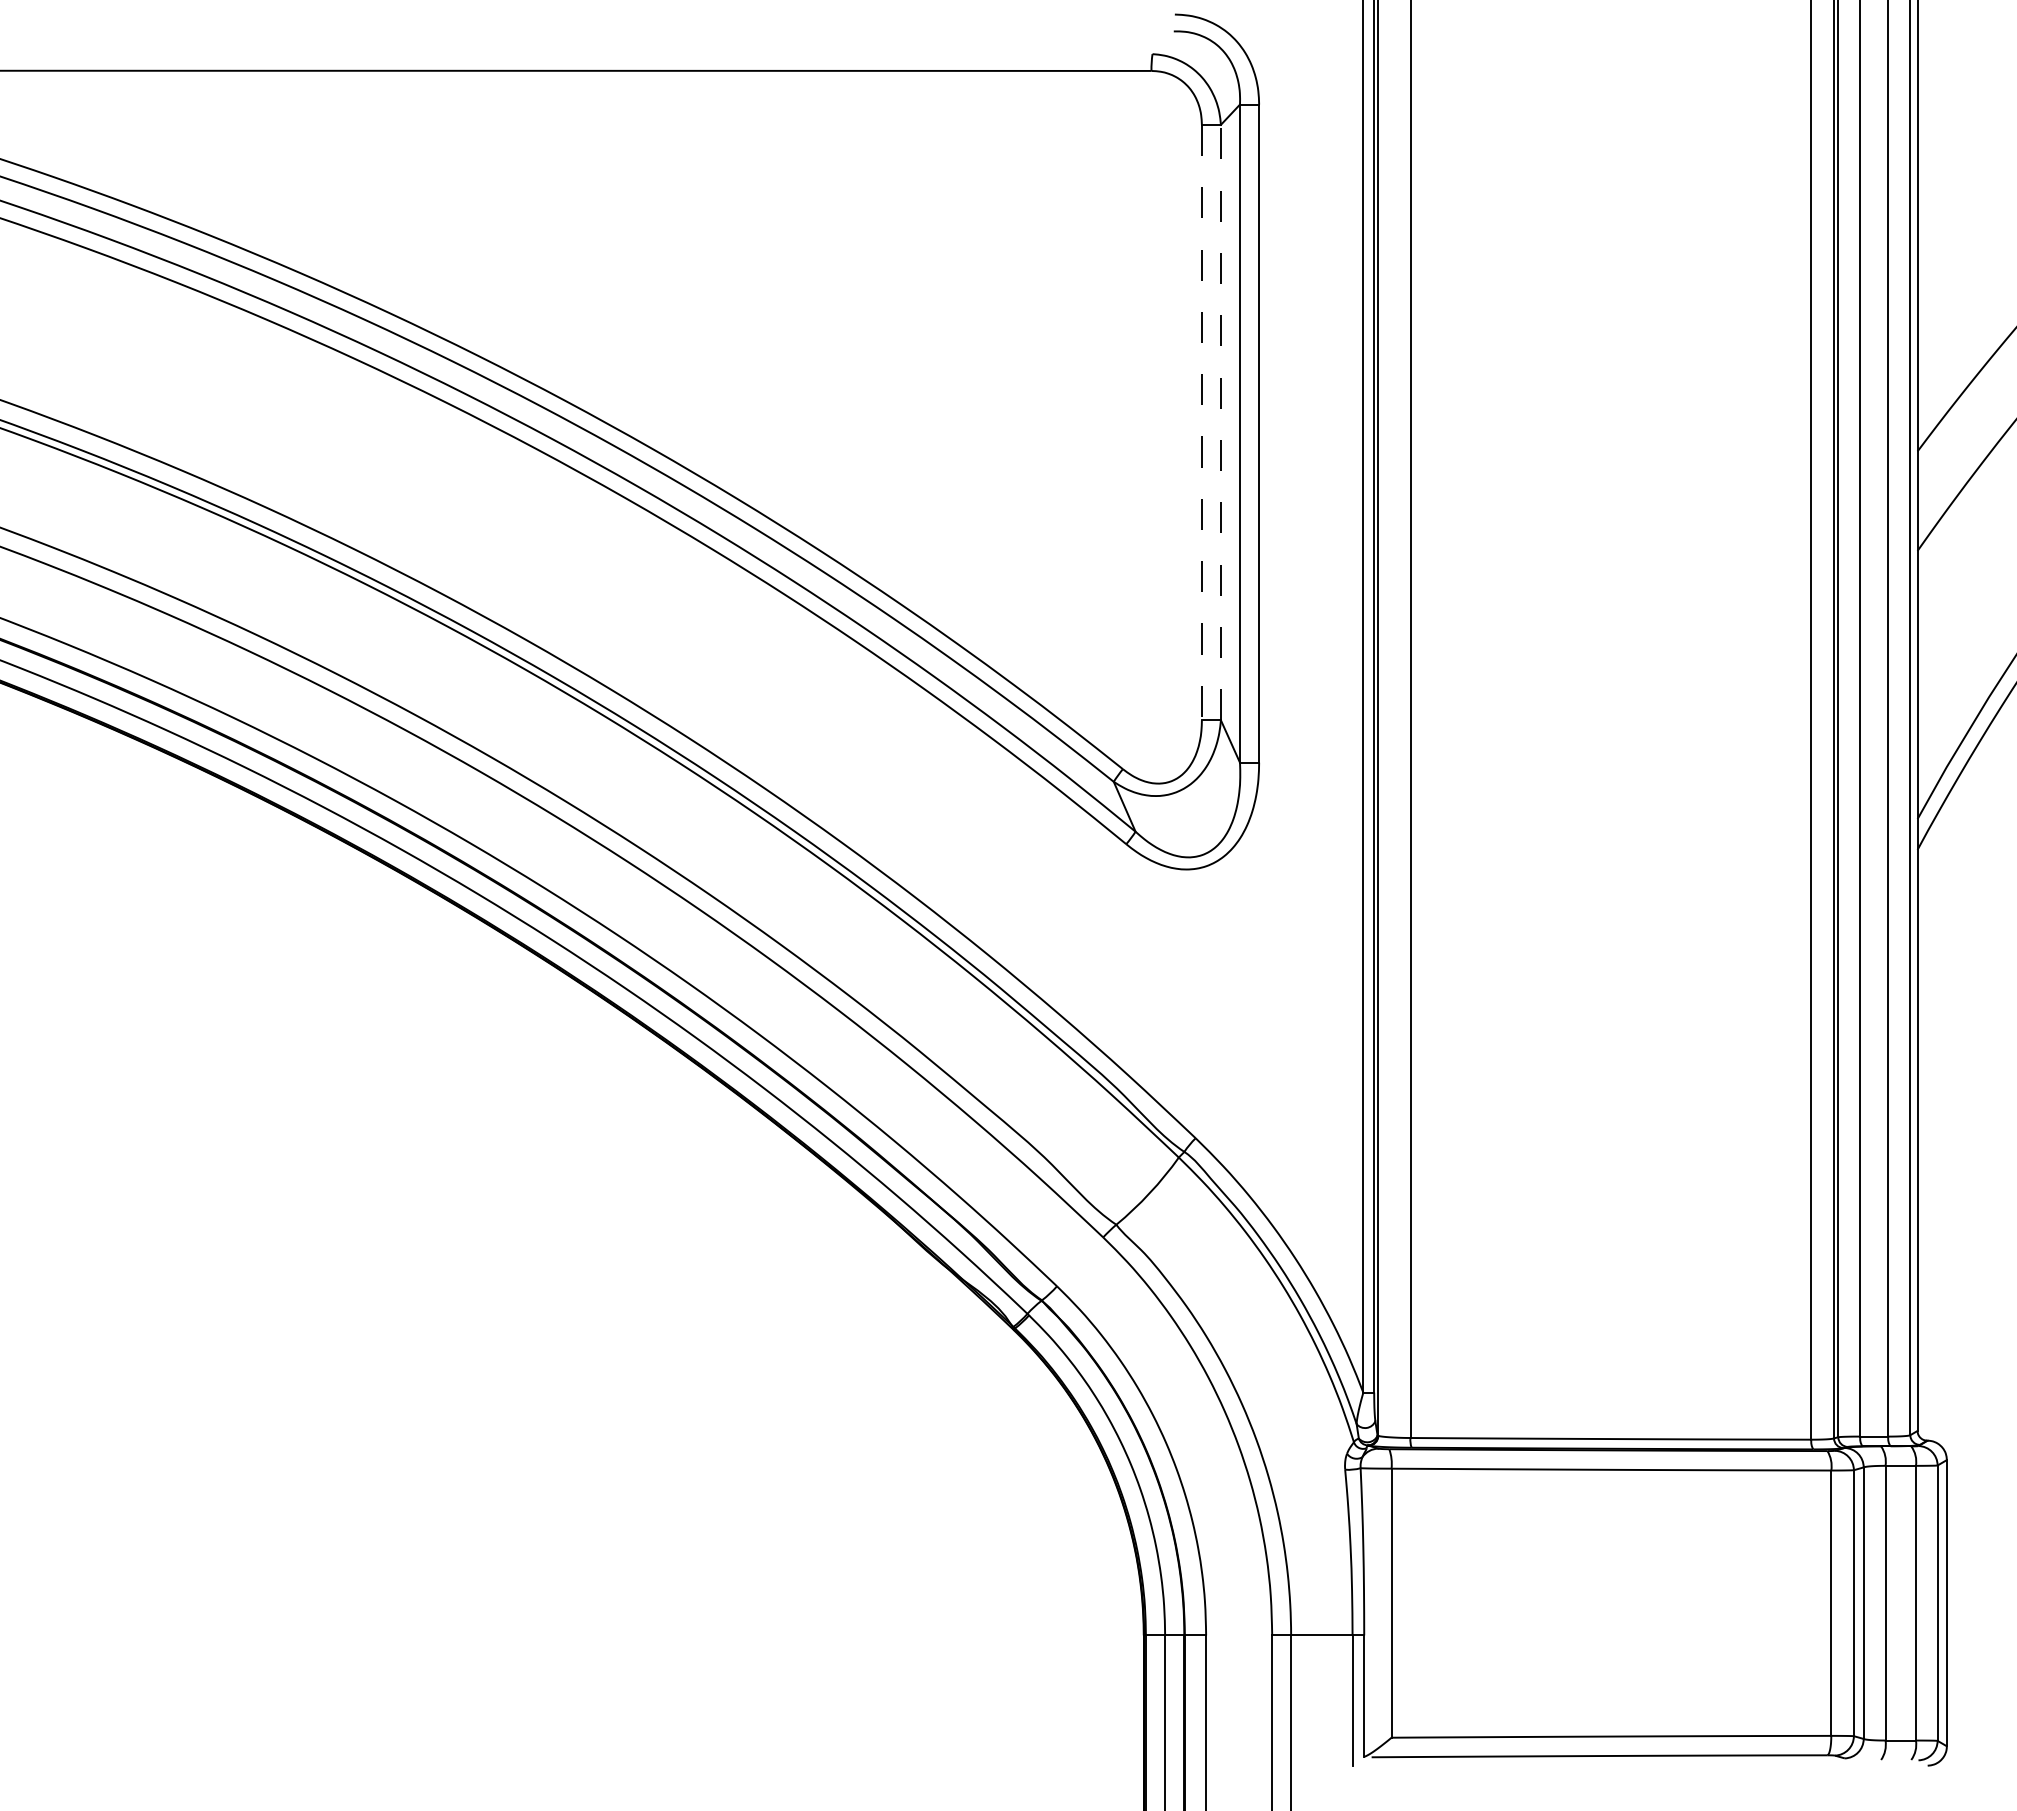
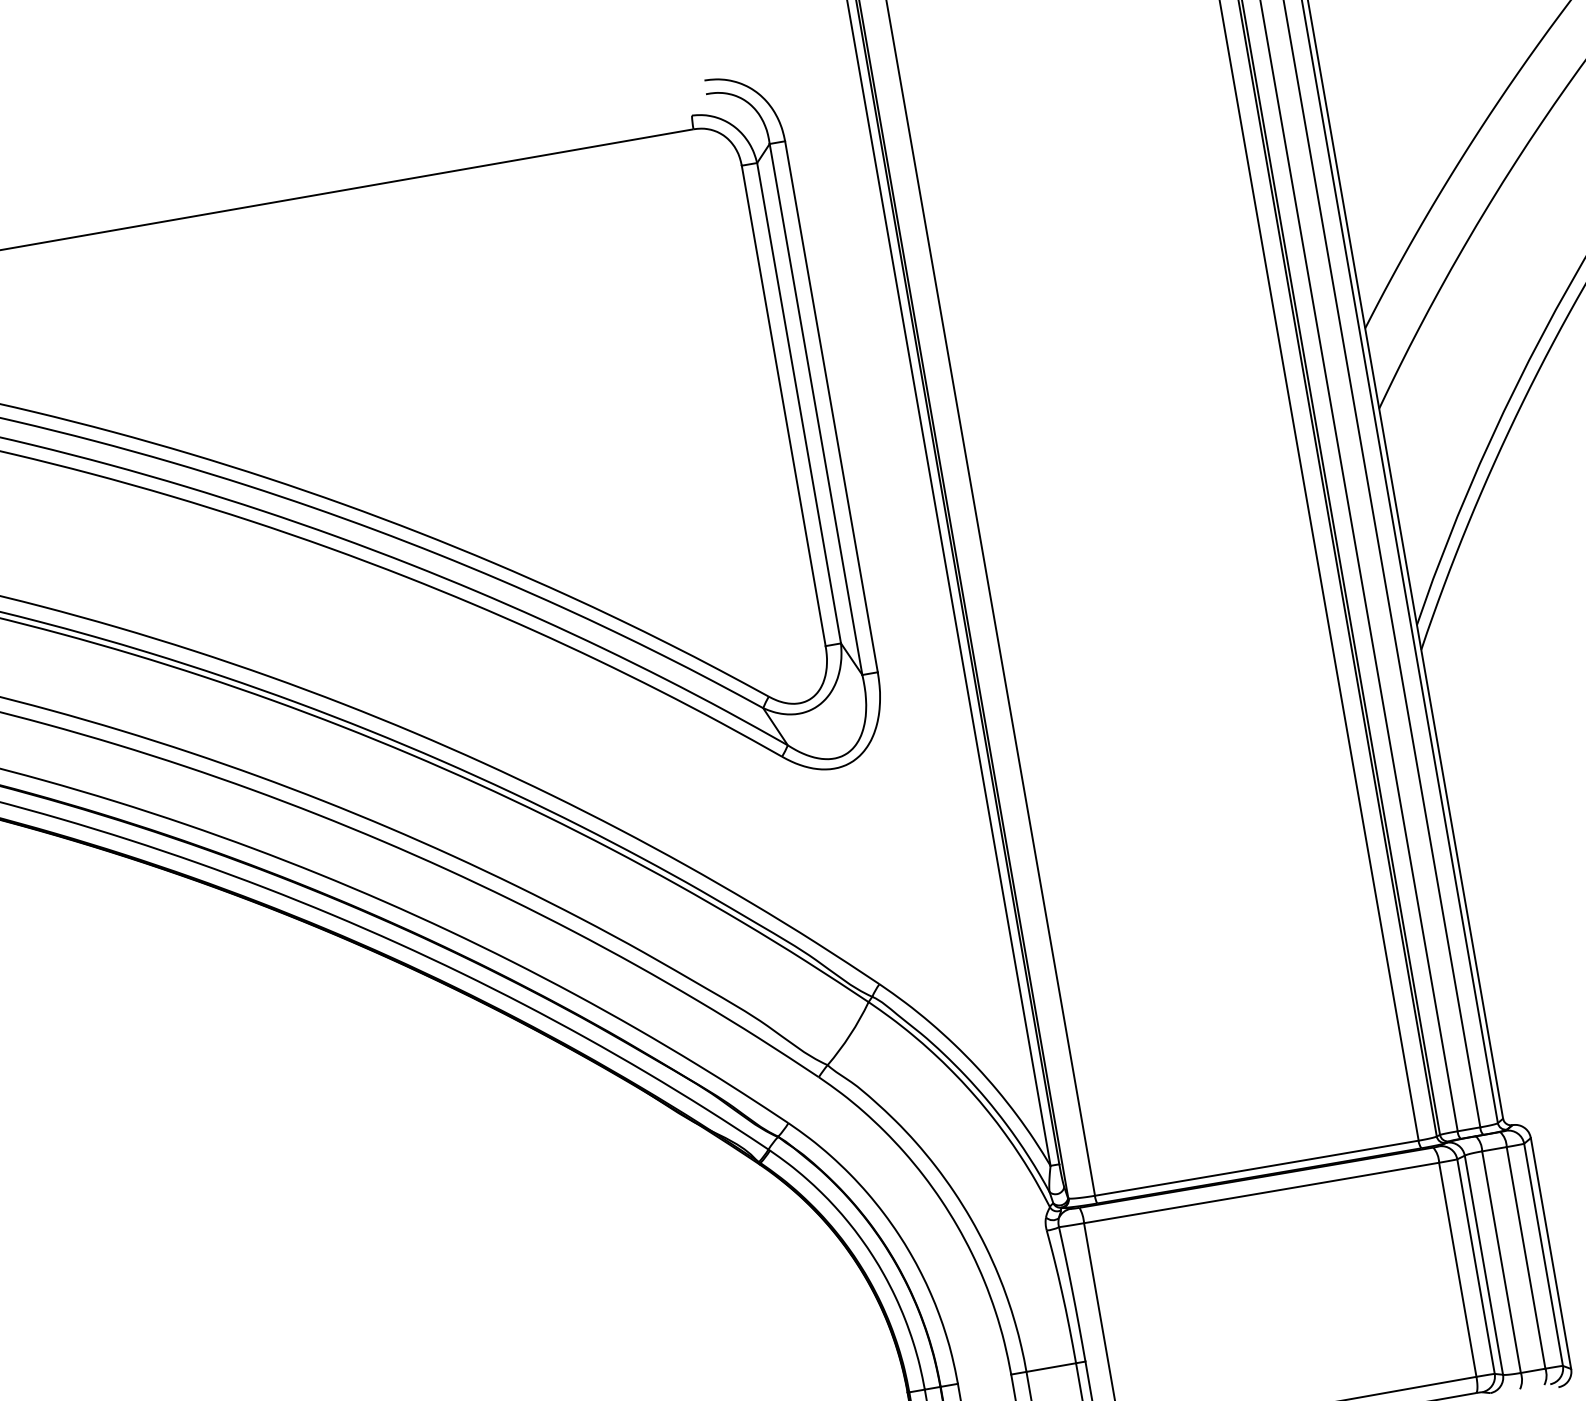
line: (1201, 422) -> (783, 405), dashed -> solid
line: (1220, 422) -> (798, 403), dashed -> solid

